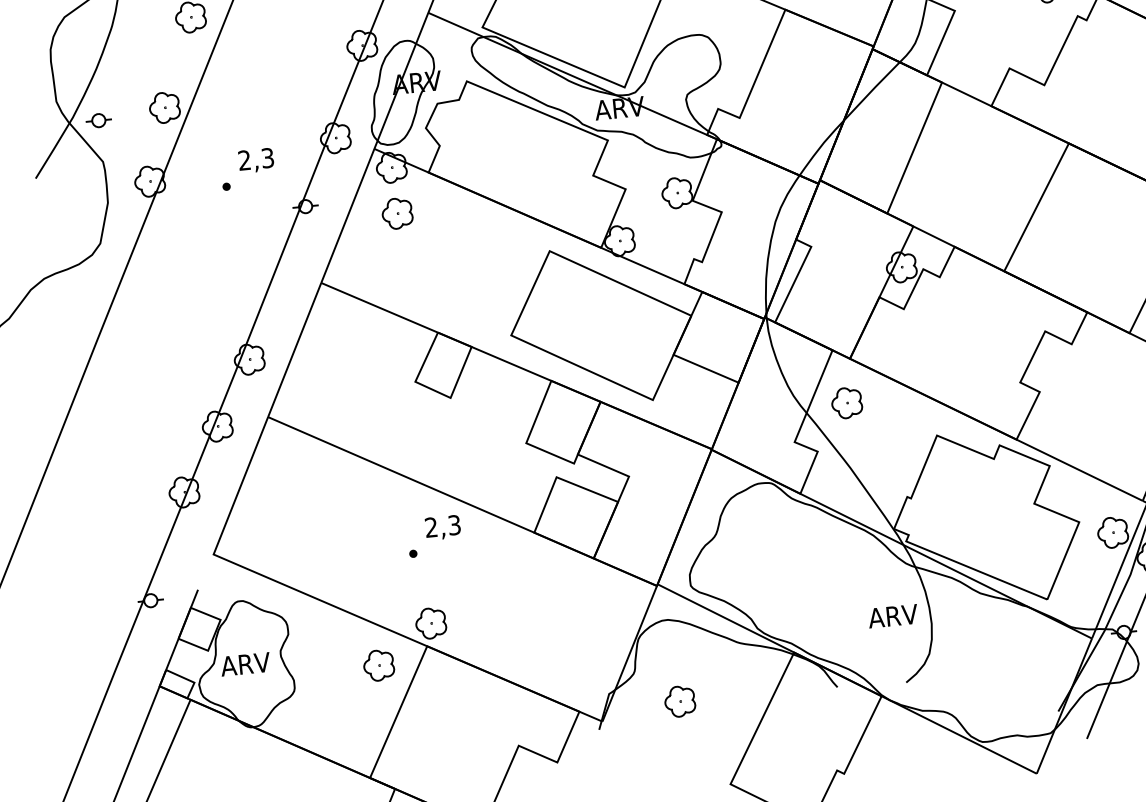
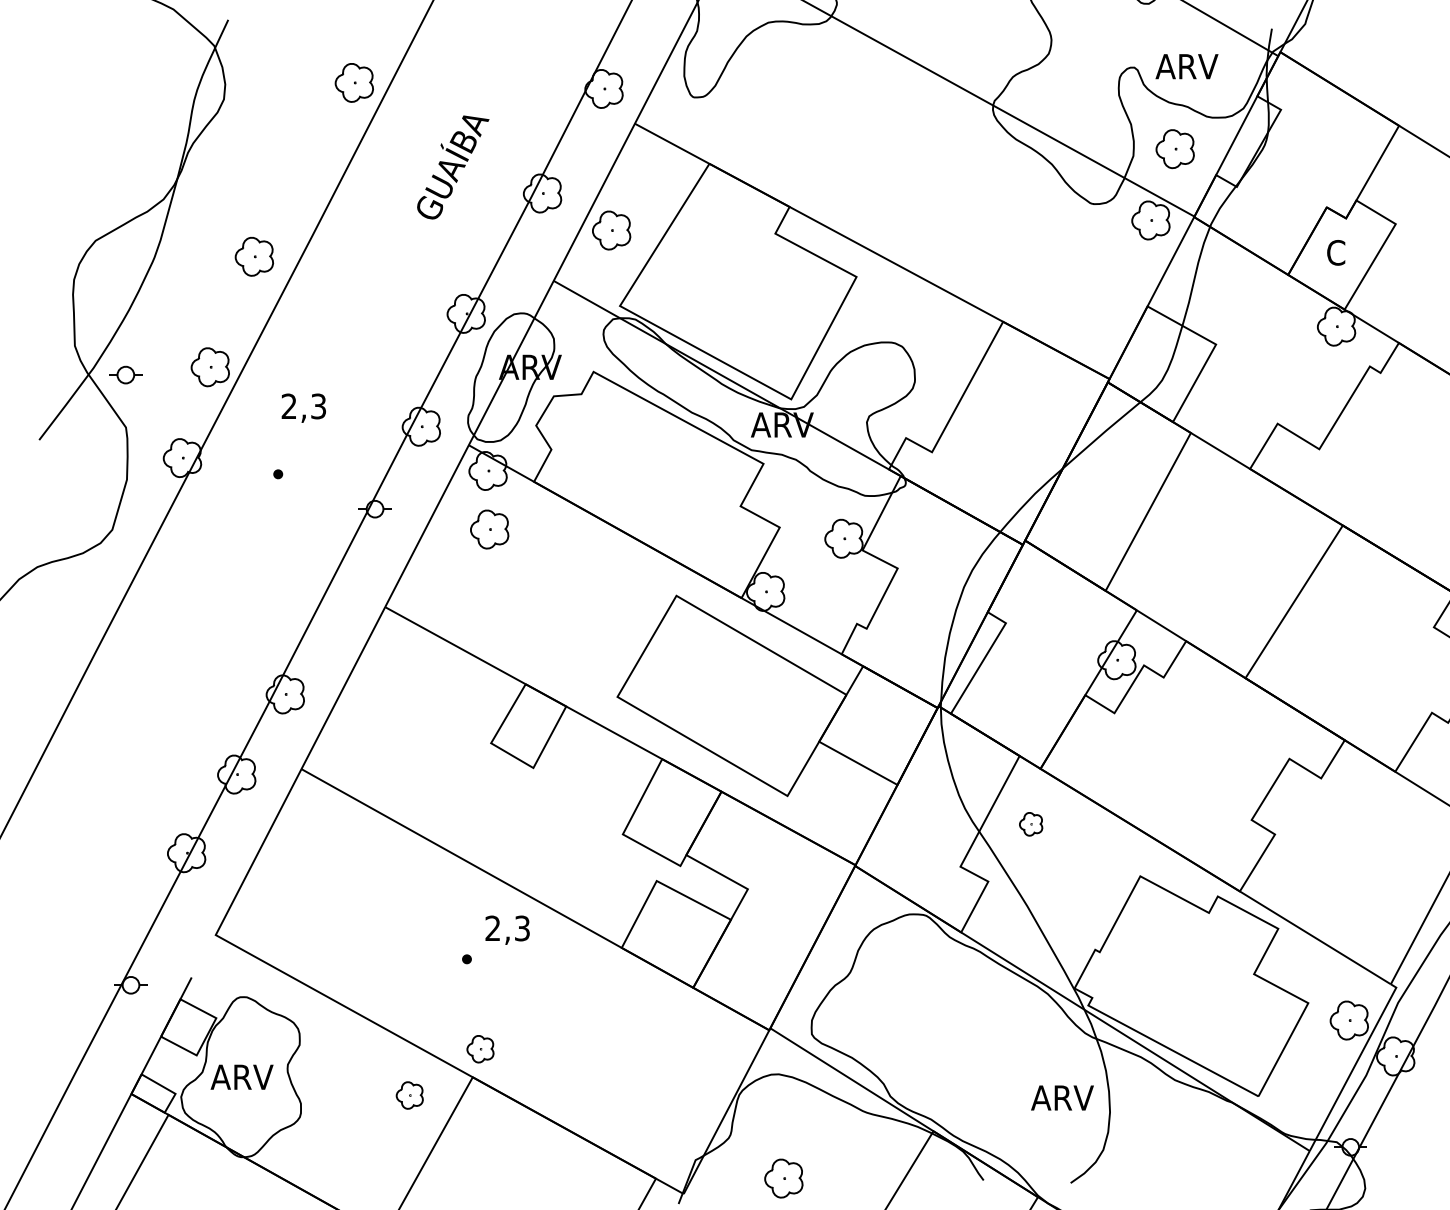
text: (255, 160) -> (303, 407), moved
part: (846, 403) -> (1030, 824), size x0.6
part: (431, 623) -> (480, 1049), size x0.7
part: (378, 665) -> (409, 1095), size x0.7

